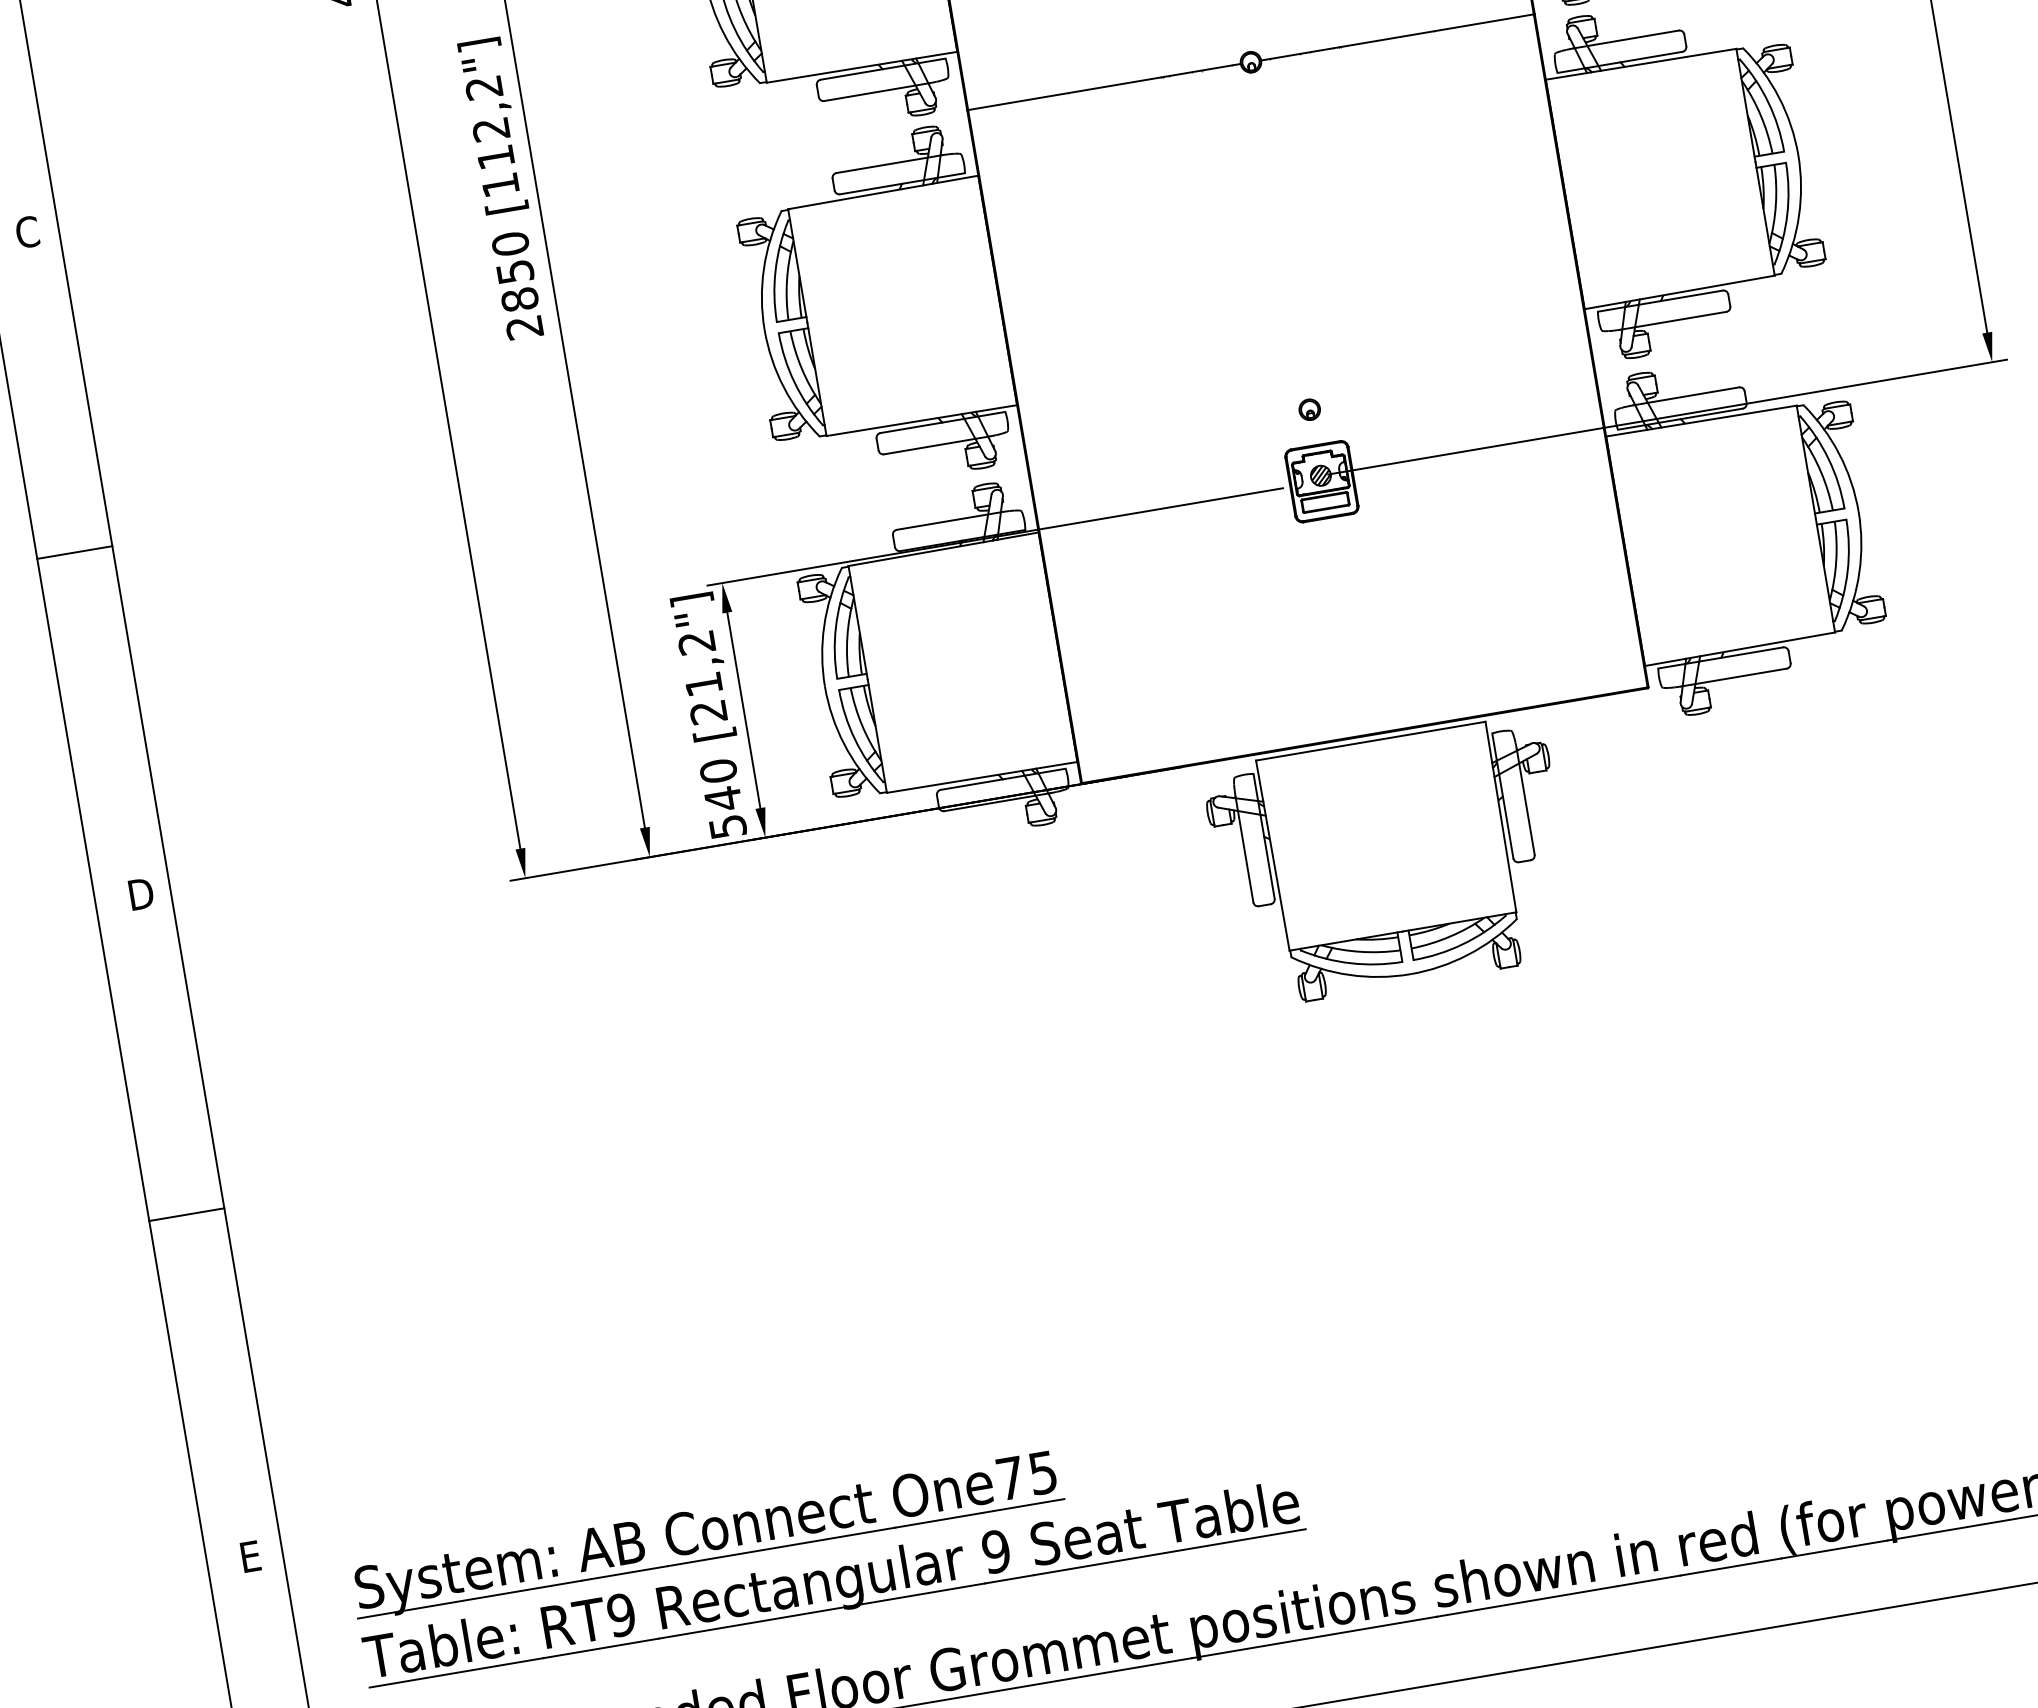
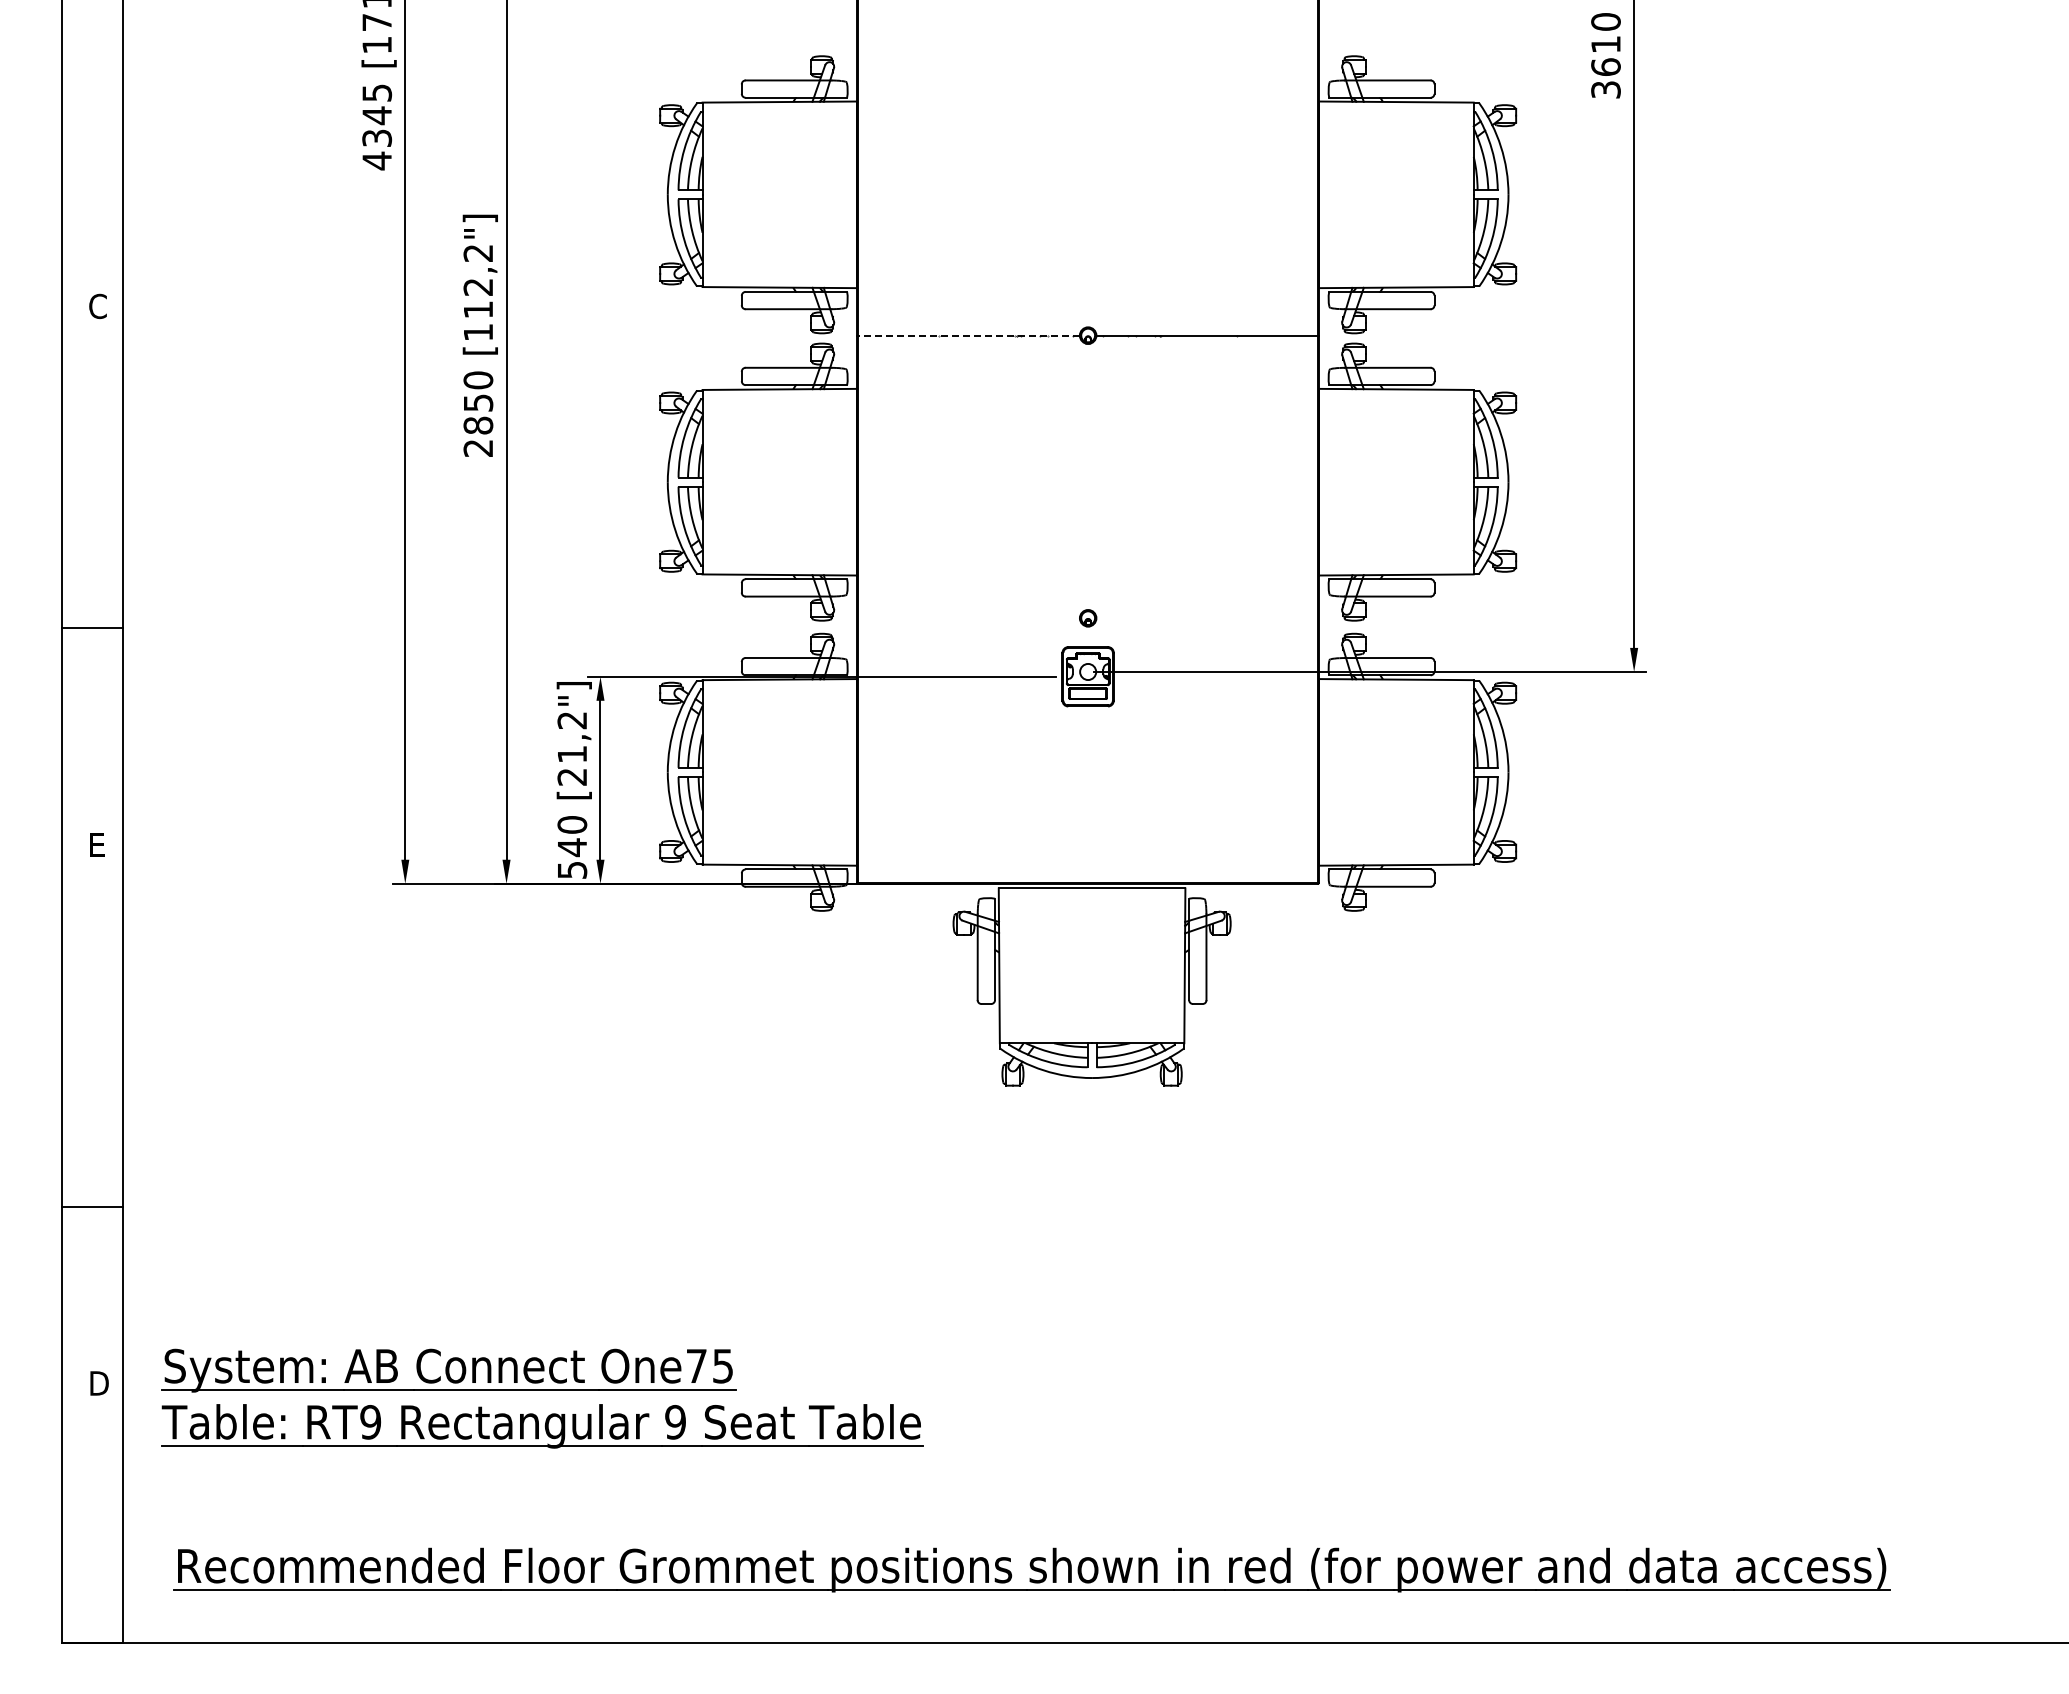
line: (1105, 86) -> (969, 335), solid -> dashed
hatch: (1321, 476) -> (1088, 672), removed
line: (74, 553) -> (92, 628), moved
text: (141, 893) -> (99, 844), D -> E
line: (186, 1214) -> (92, 1206), moved
part: (826, 1540) -> (542, 1390), moved
text: (253, 1556) -> (99, 1383), E -> D

